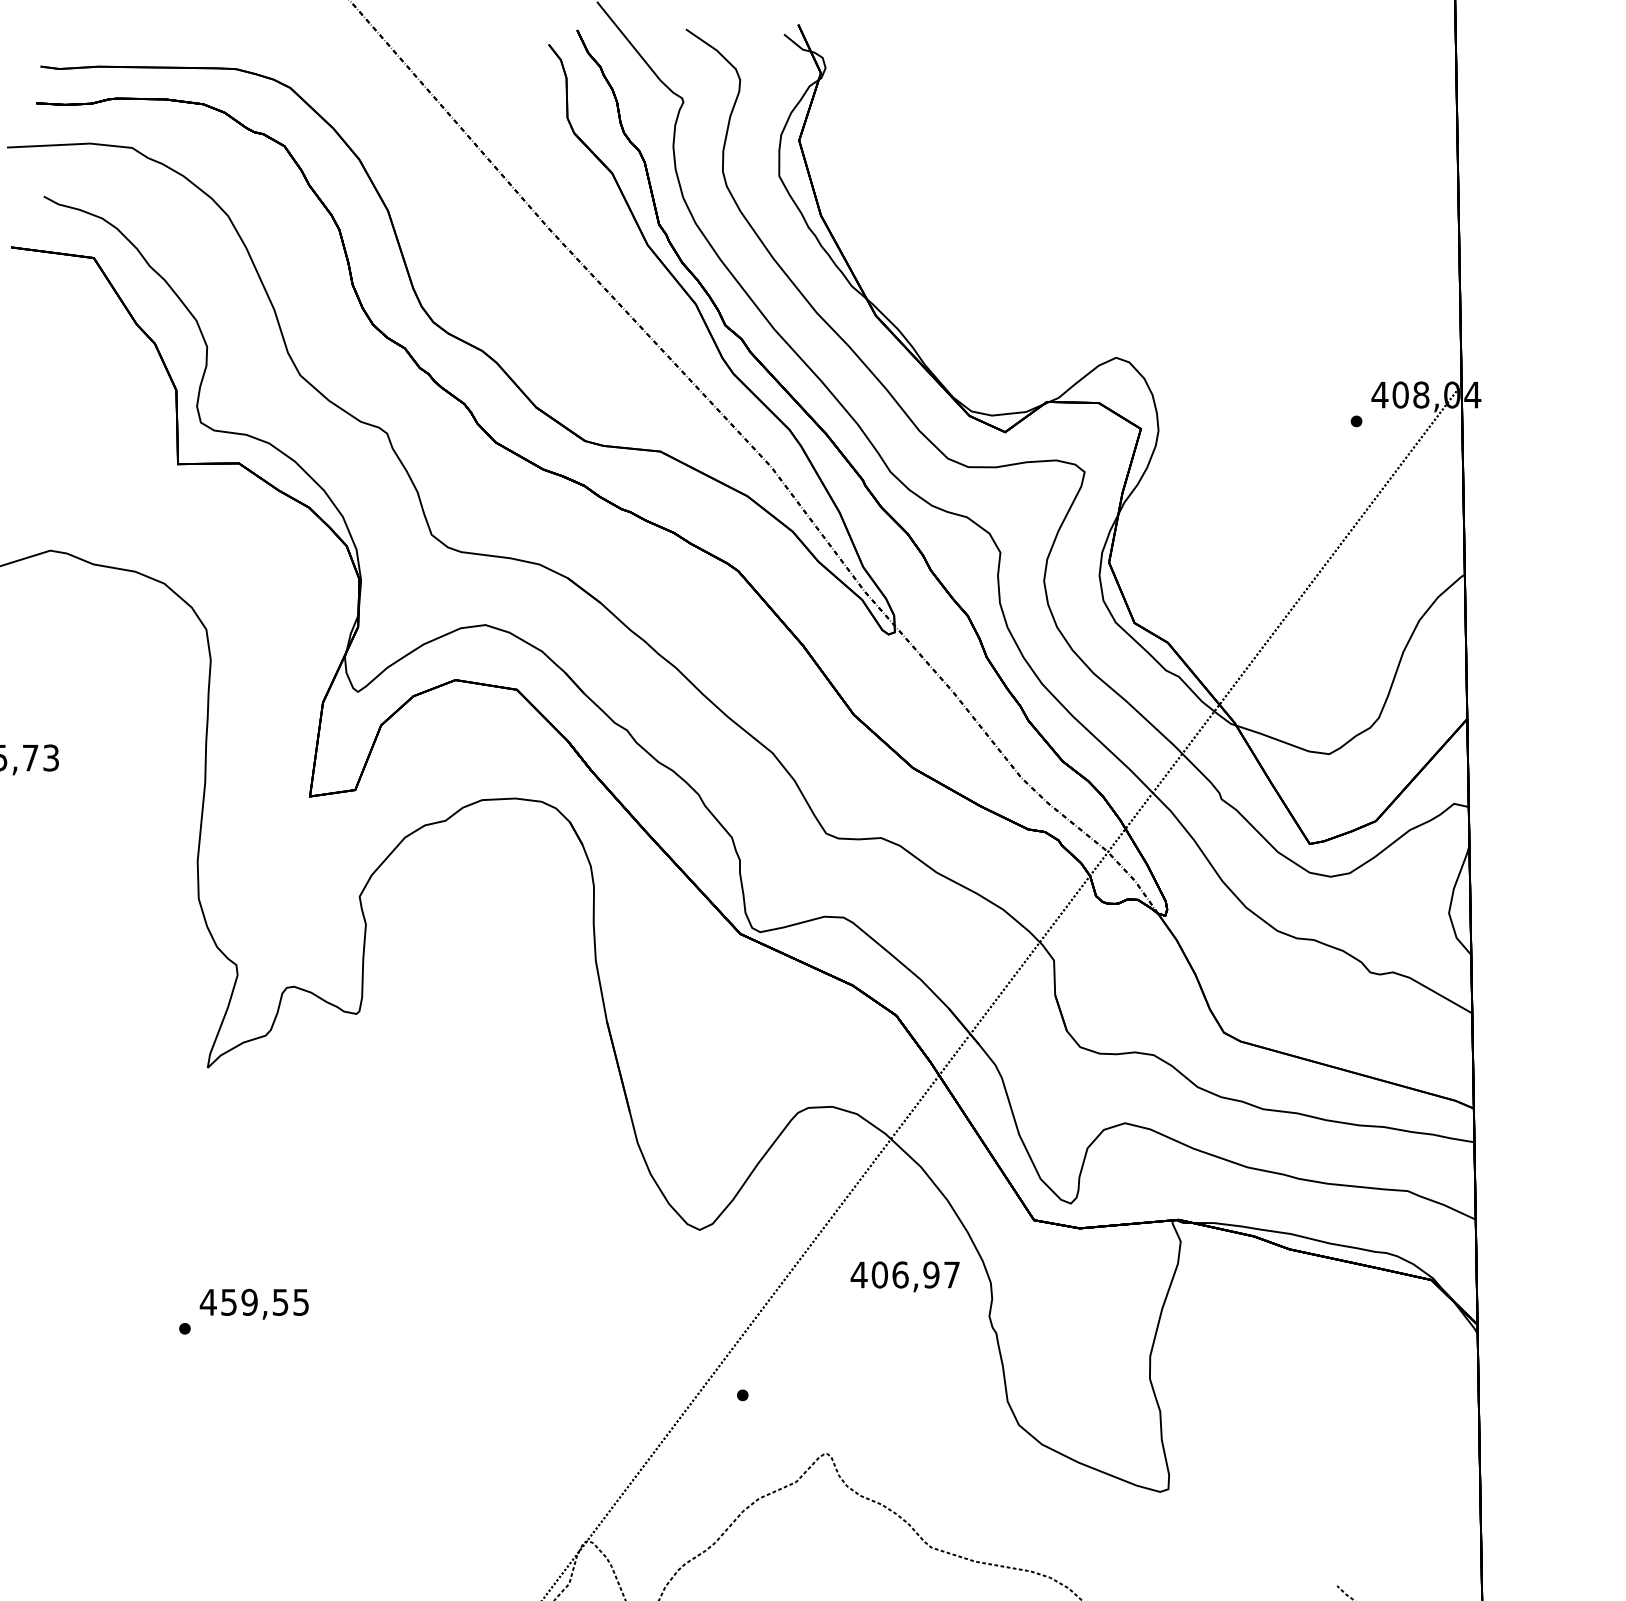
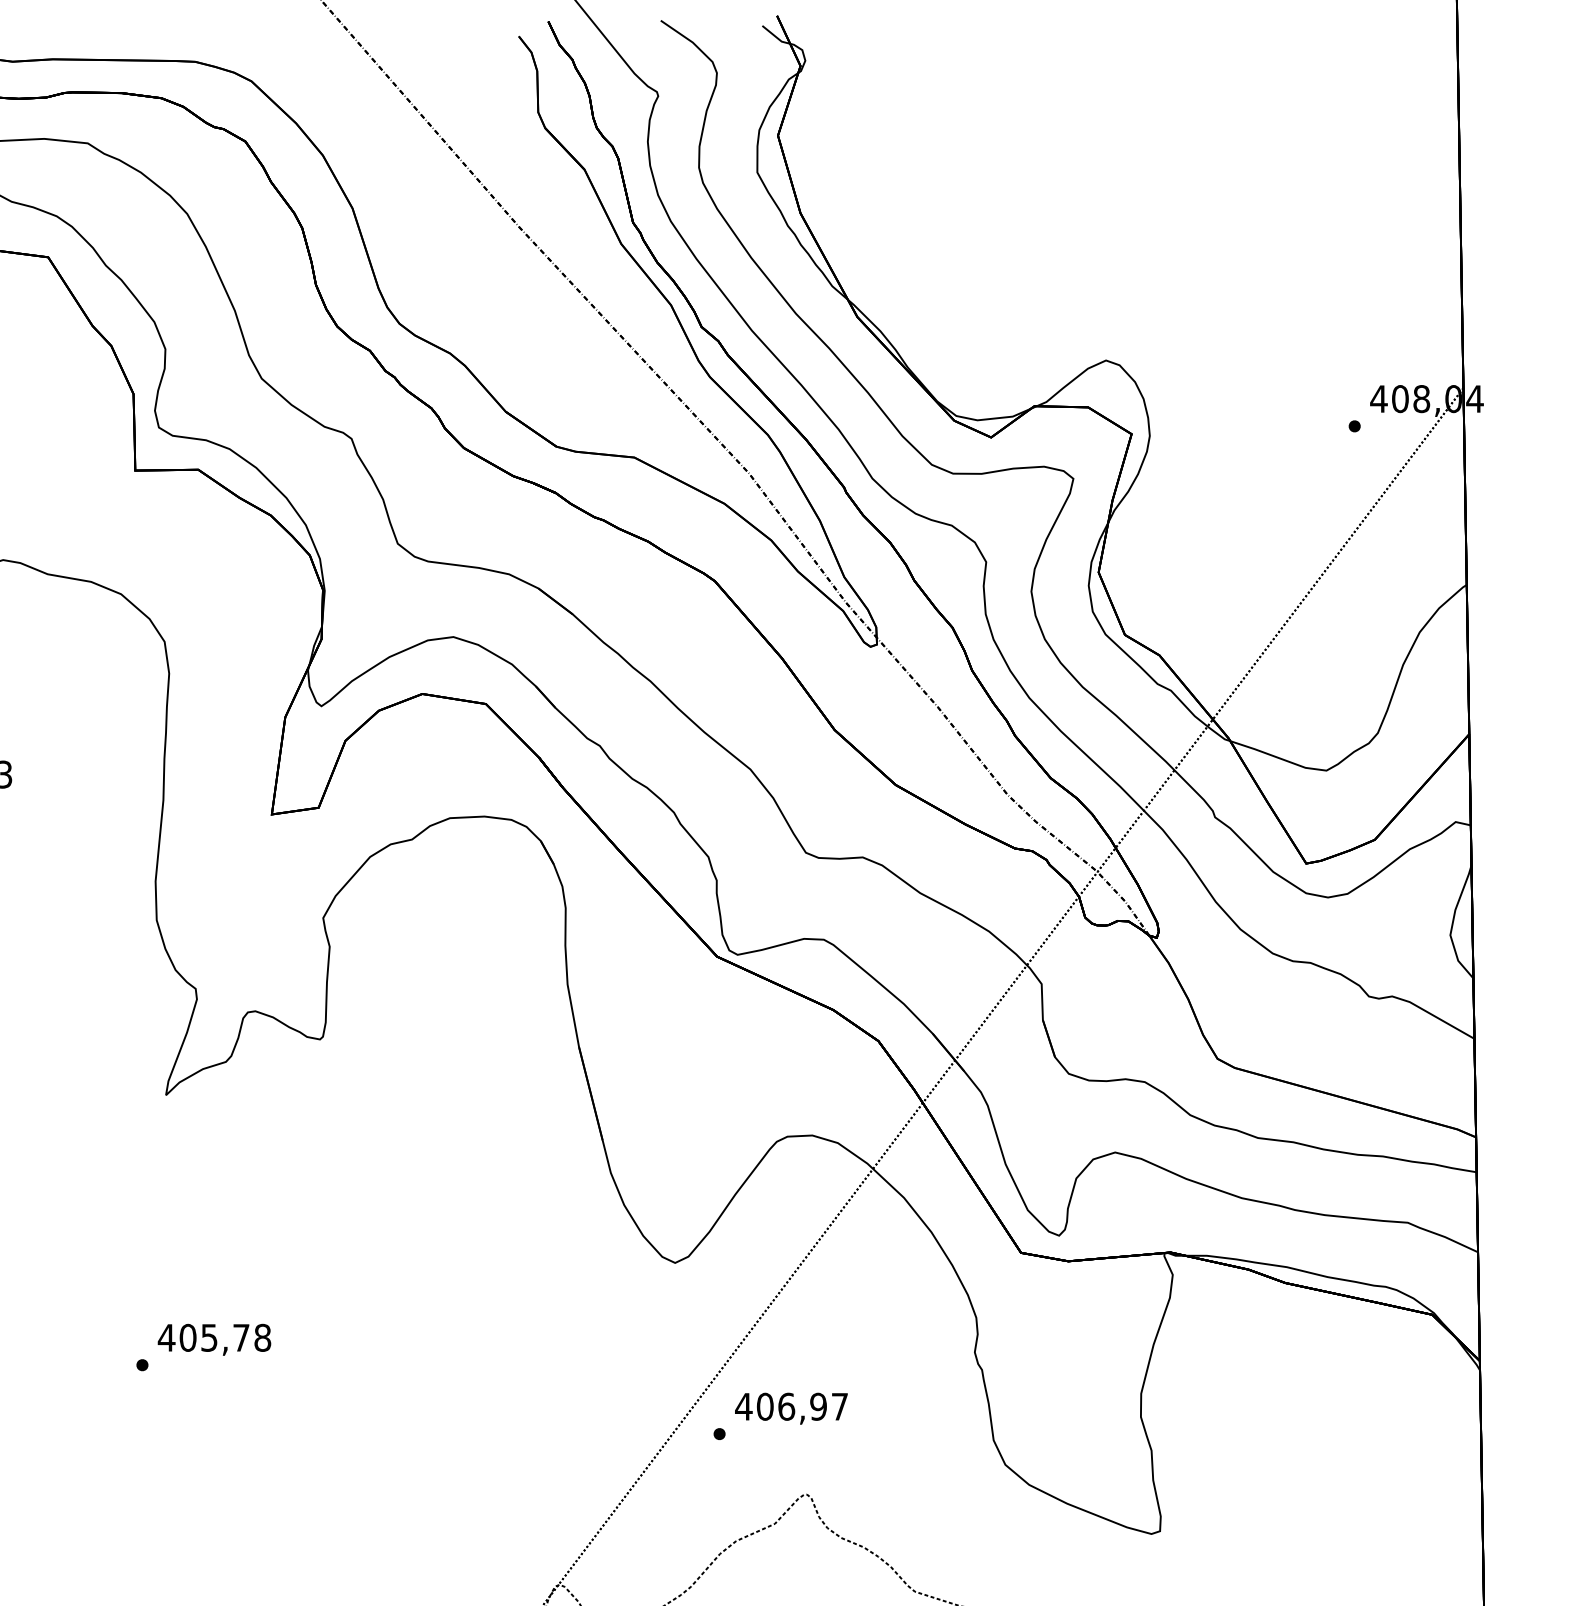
text: (904, 1276) -> (790, 1408), moved
text: (265, 1301) -> (225, 1336), 459,55 -> 405,78

